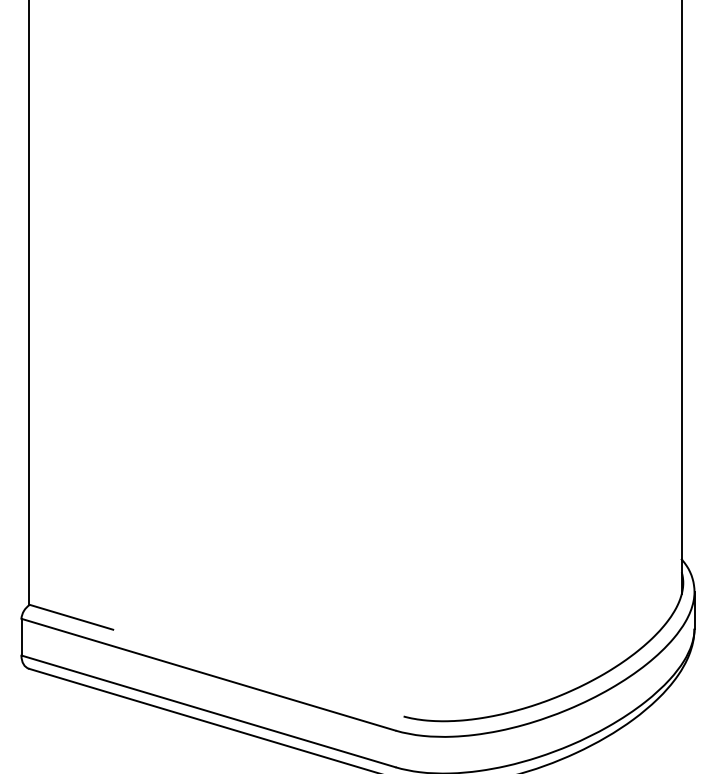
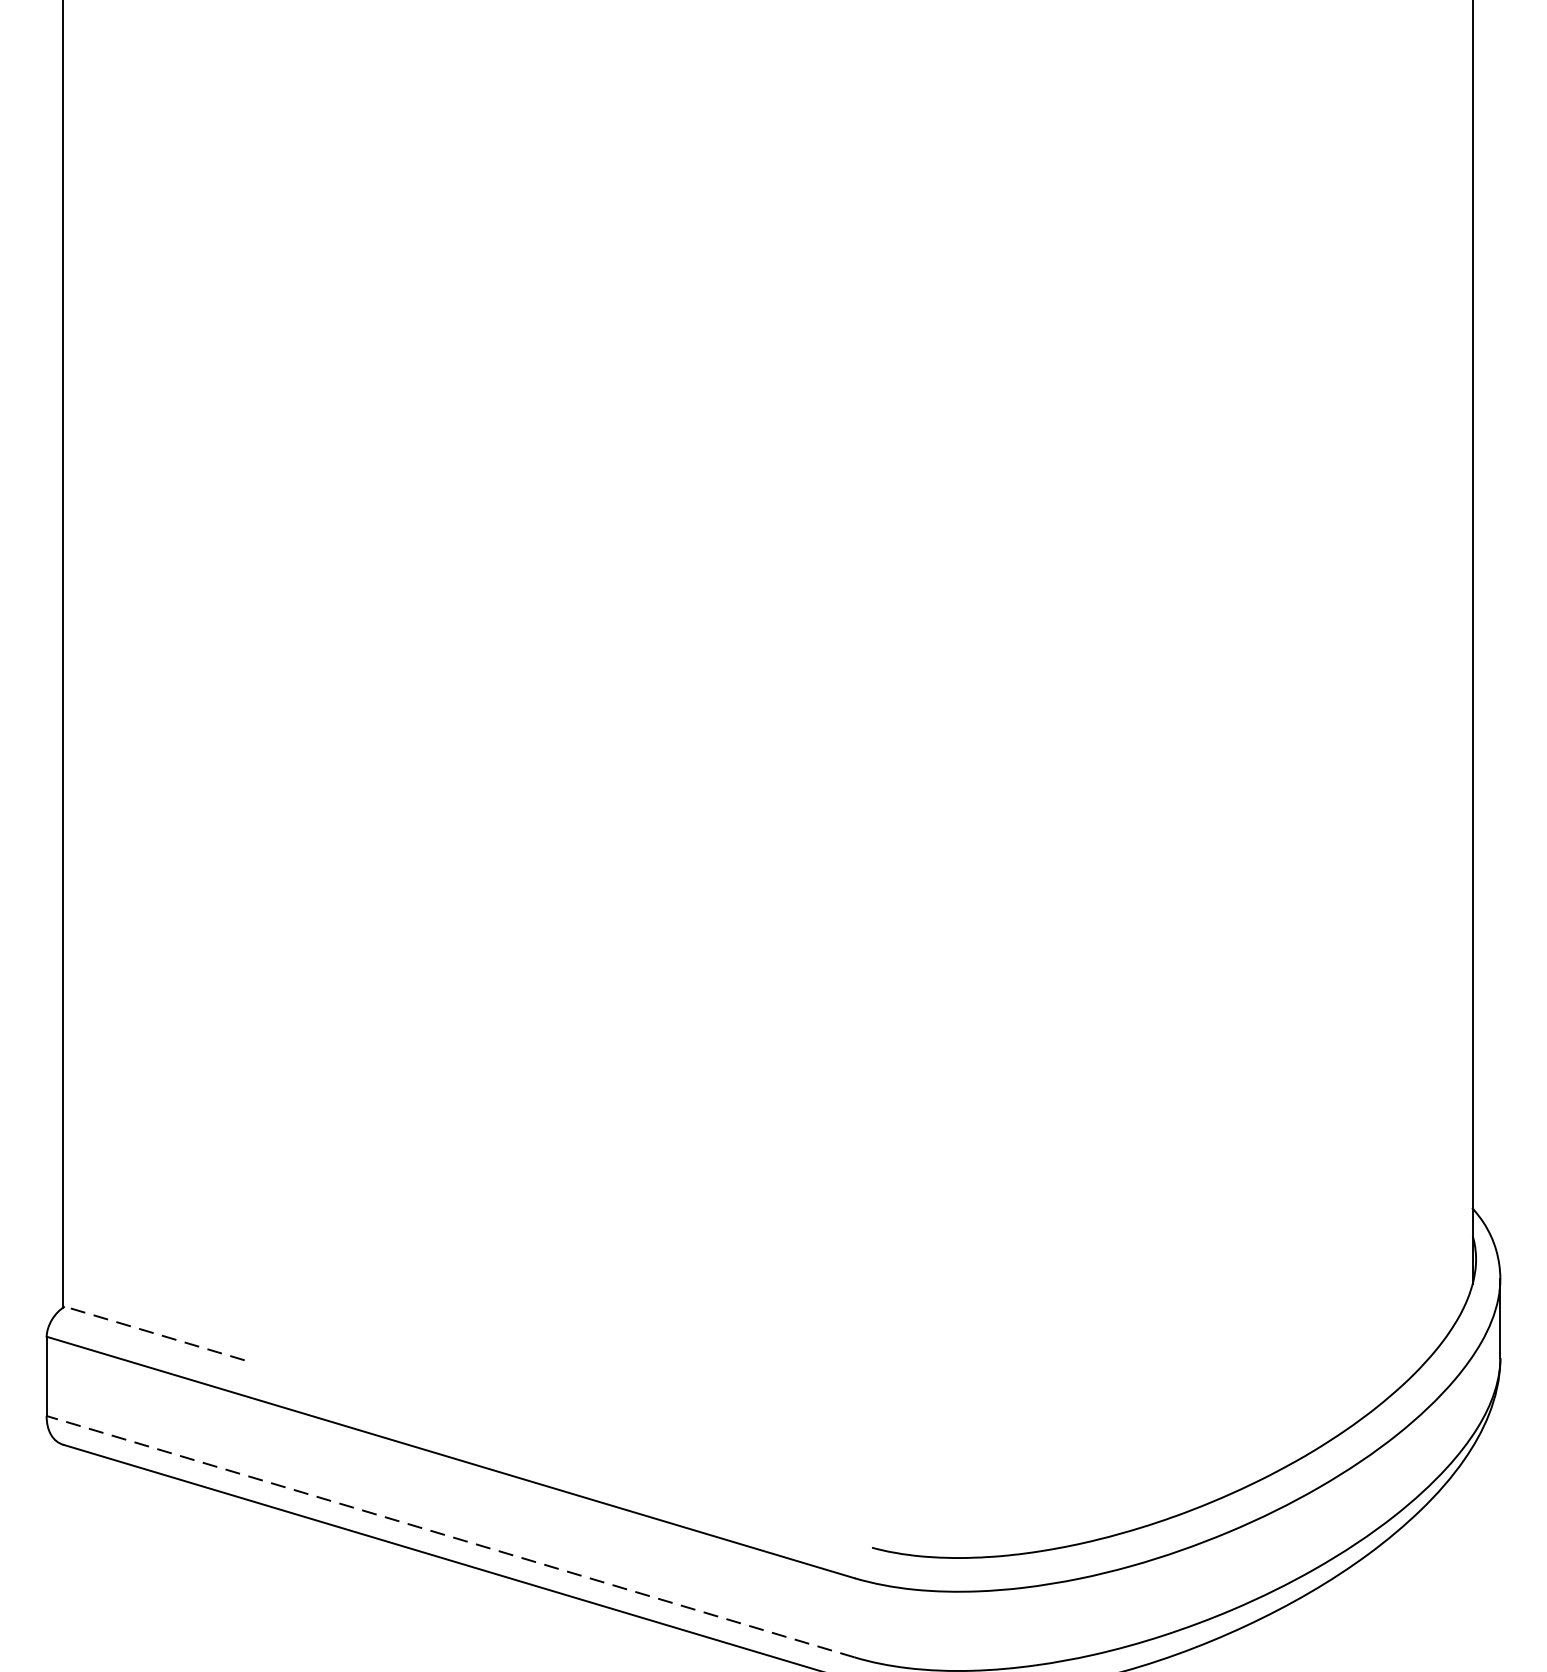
line: (71, 617) -> (154, 1333), solid -> dashed
line: (208, 711) -> (450, 1536), solid -> dashed

